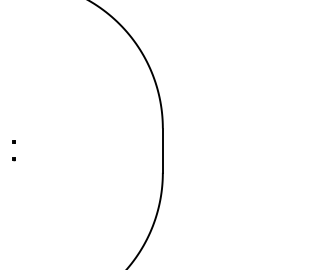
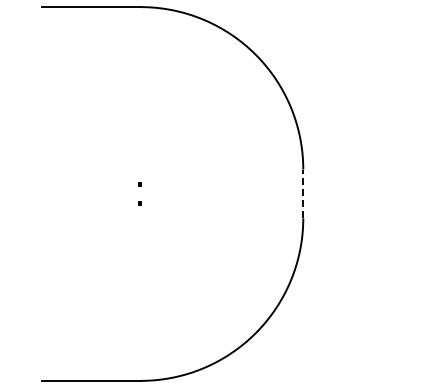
line: (163, 150) -> (303, 193), solid -> dashed

